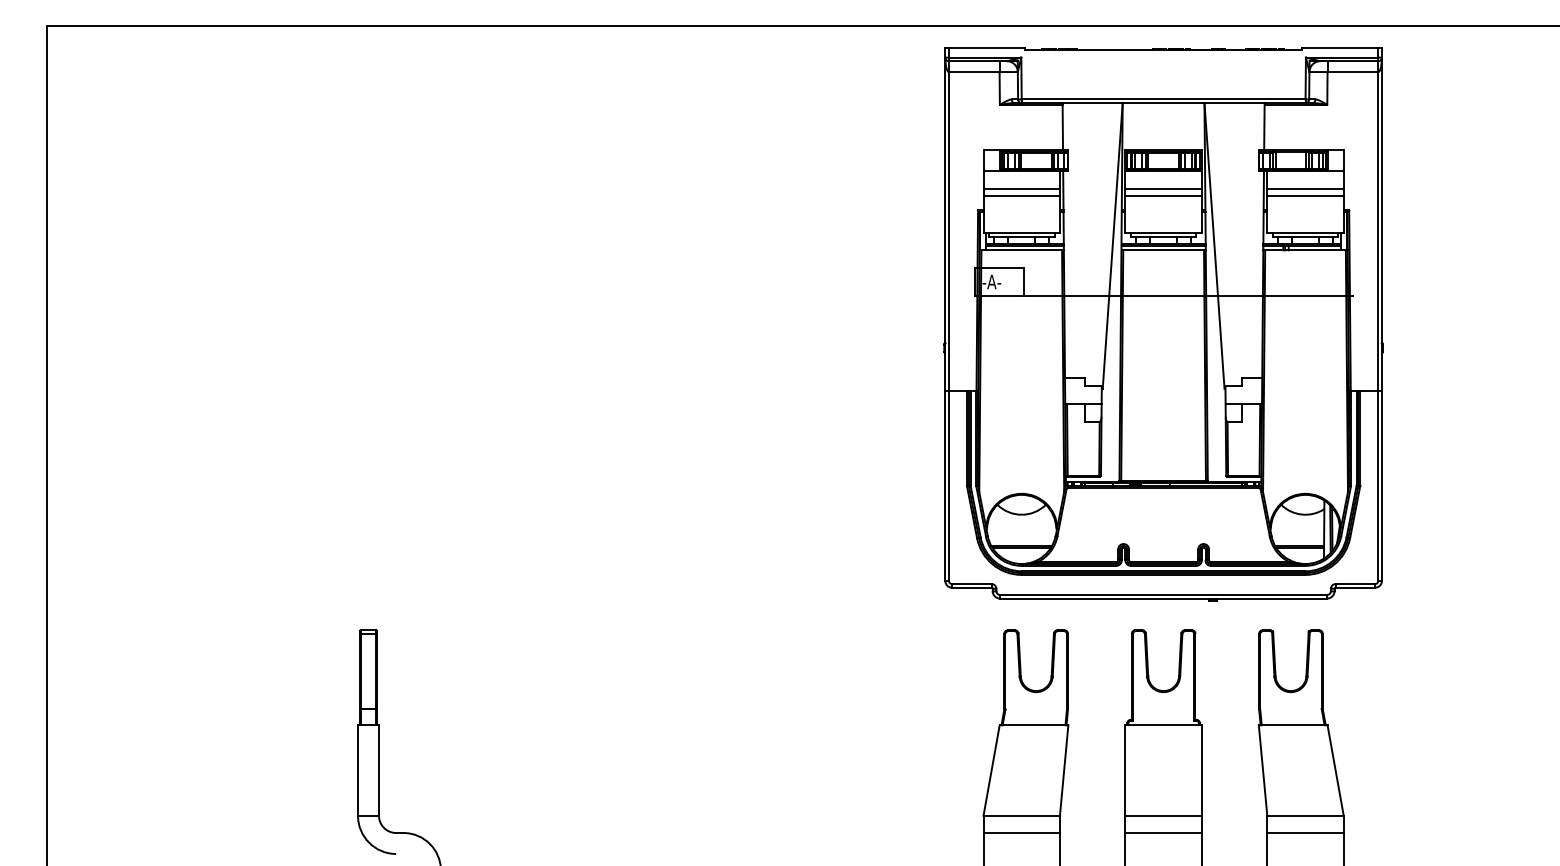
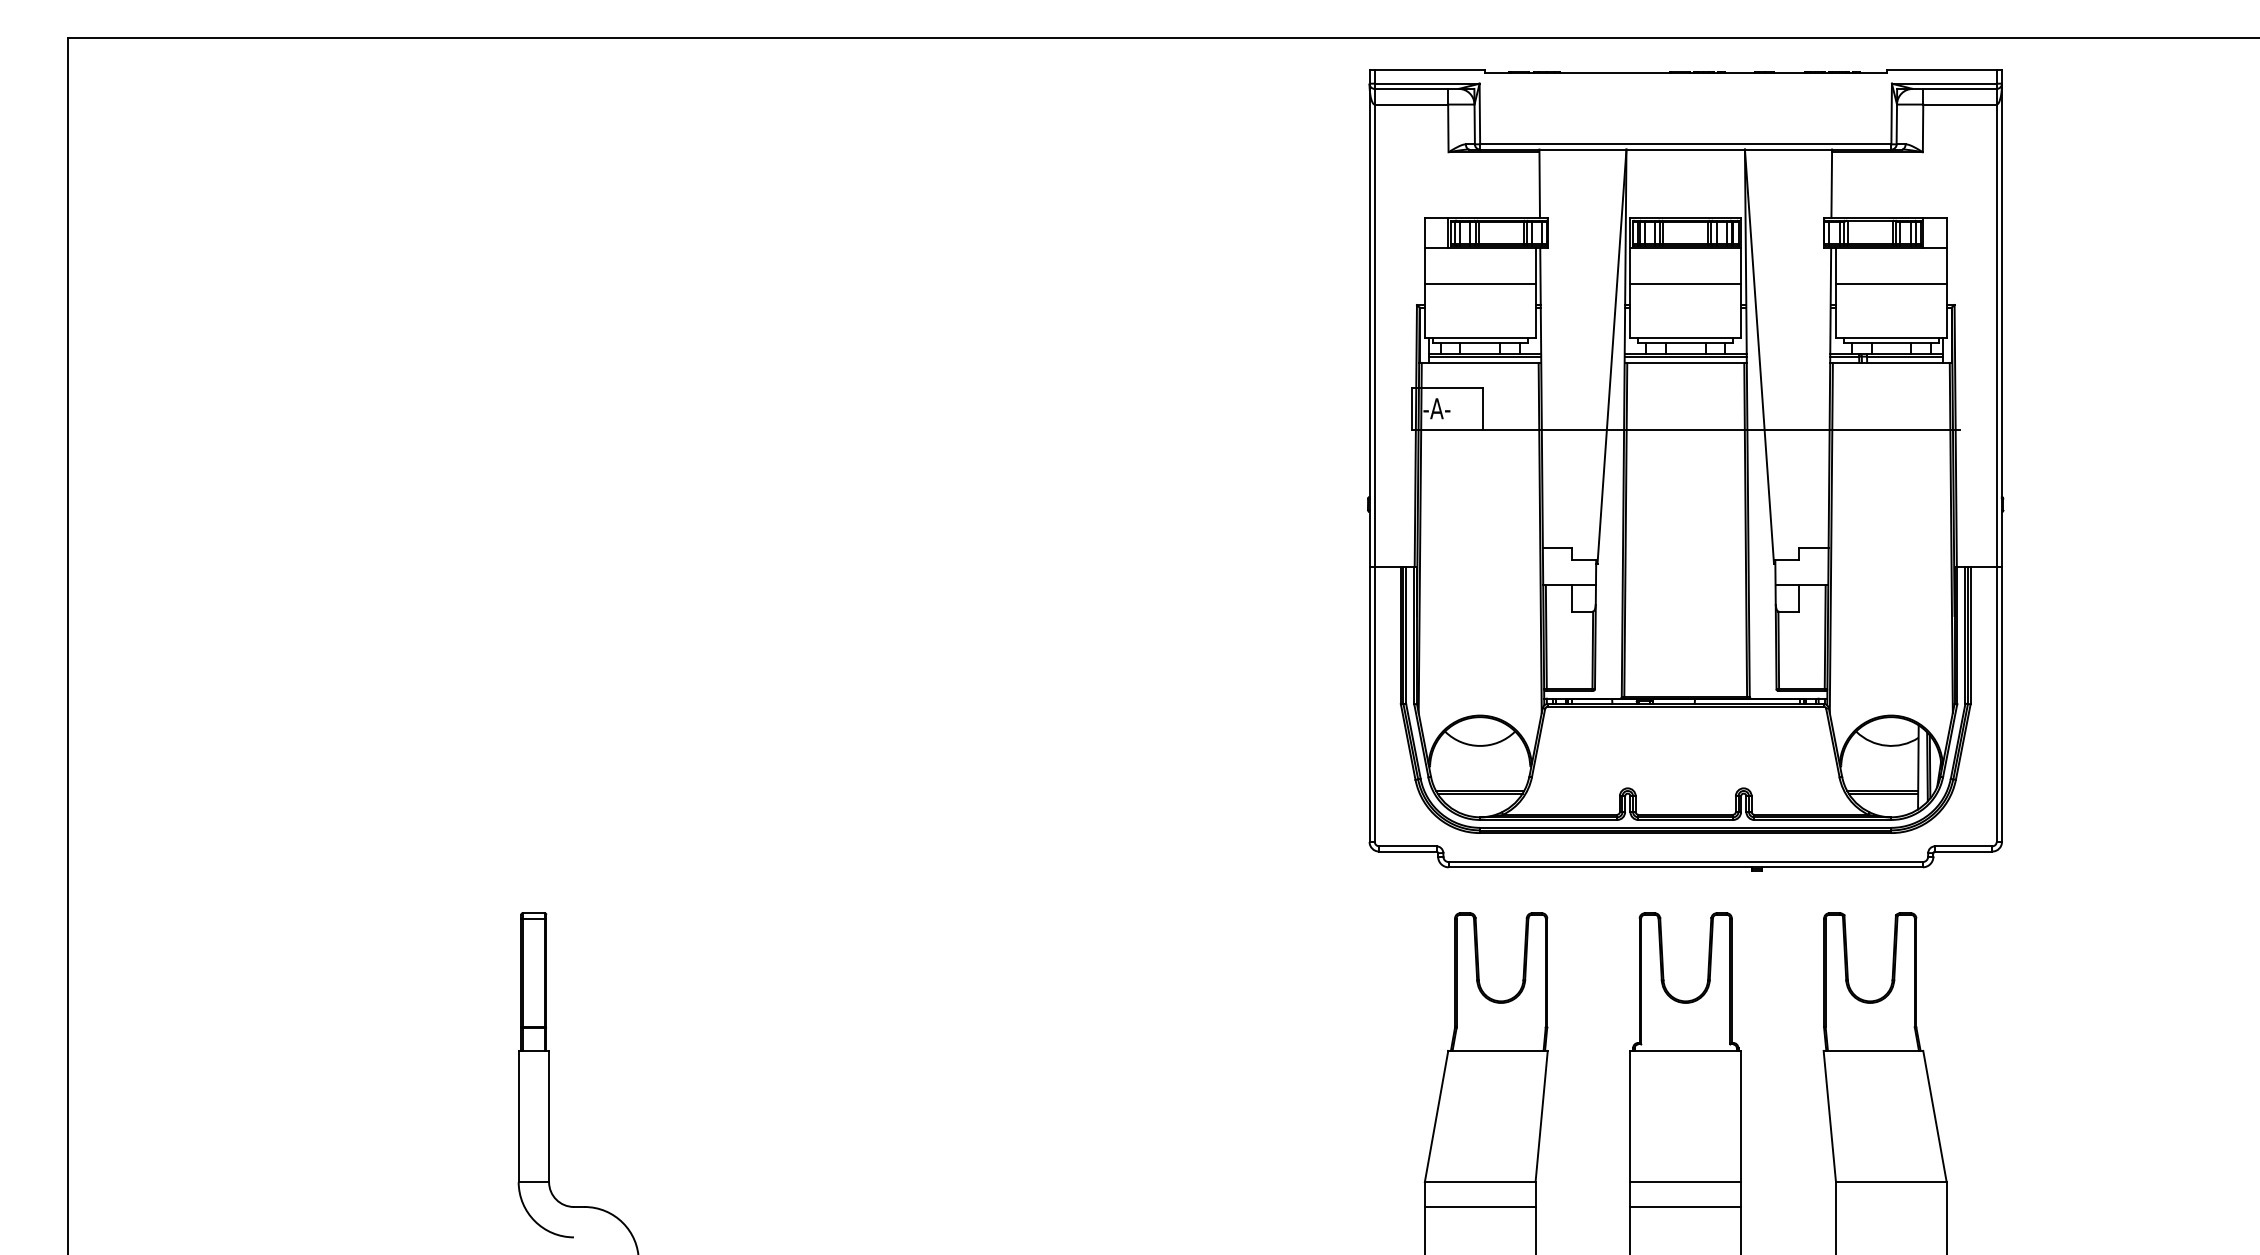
line: (1021, 188) -> (1479, 273), removed
line: (1163, 188) -> (1685, 273), removed
line: (1305, 188) -> (1891, 273), removed
line: (1305, 833) -> (1891, 1207), removed

